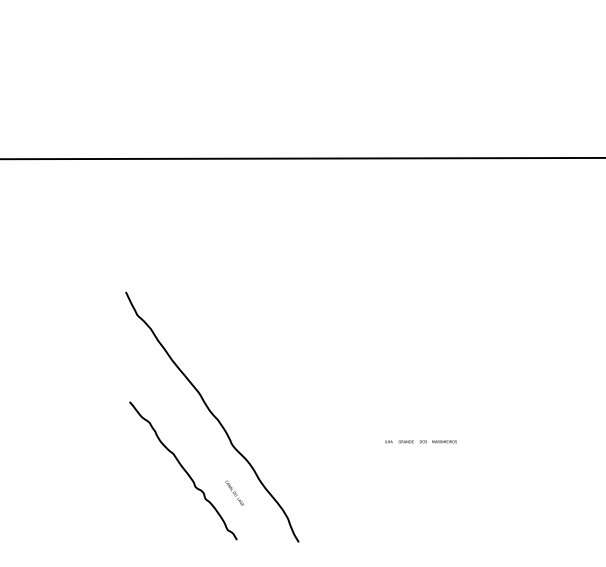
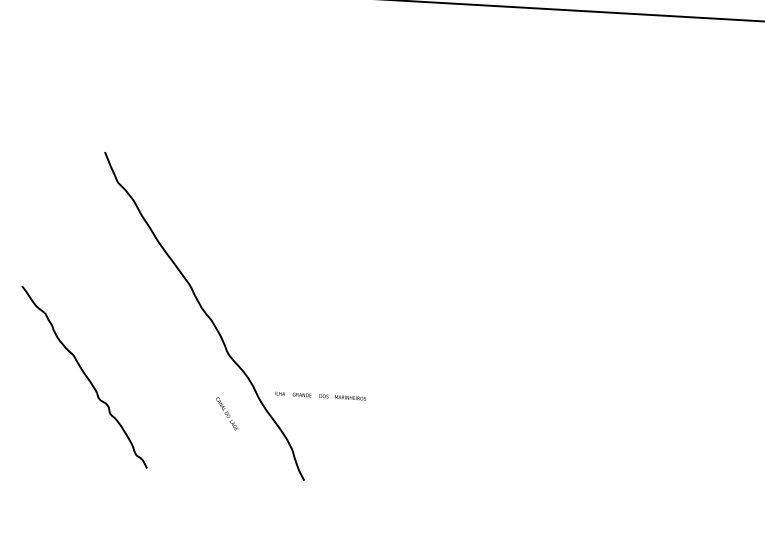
text: (420, 441) -> (320, 395), moved
curve: (183, 470) -> (84, 376), moved

